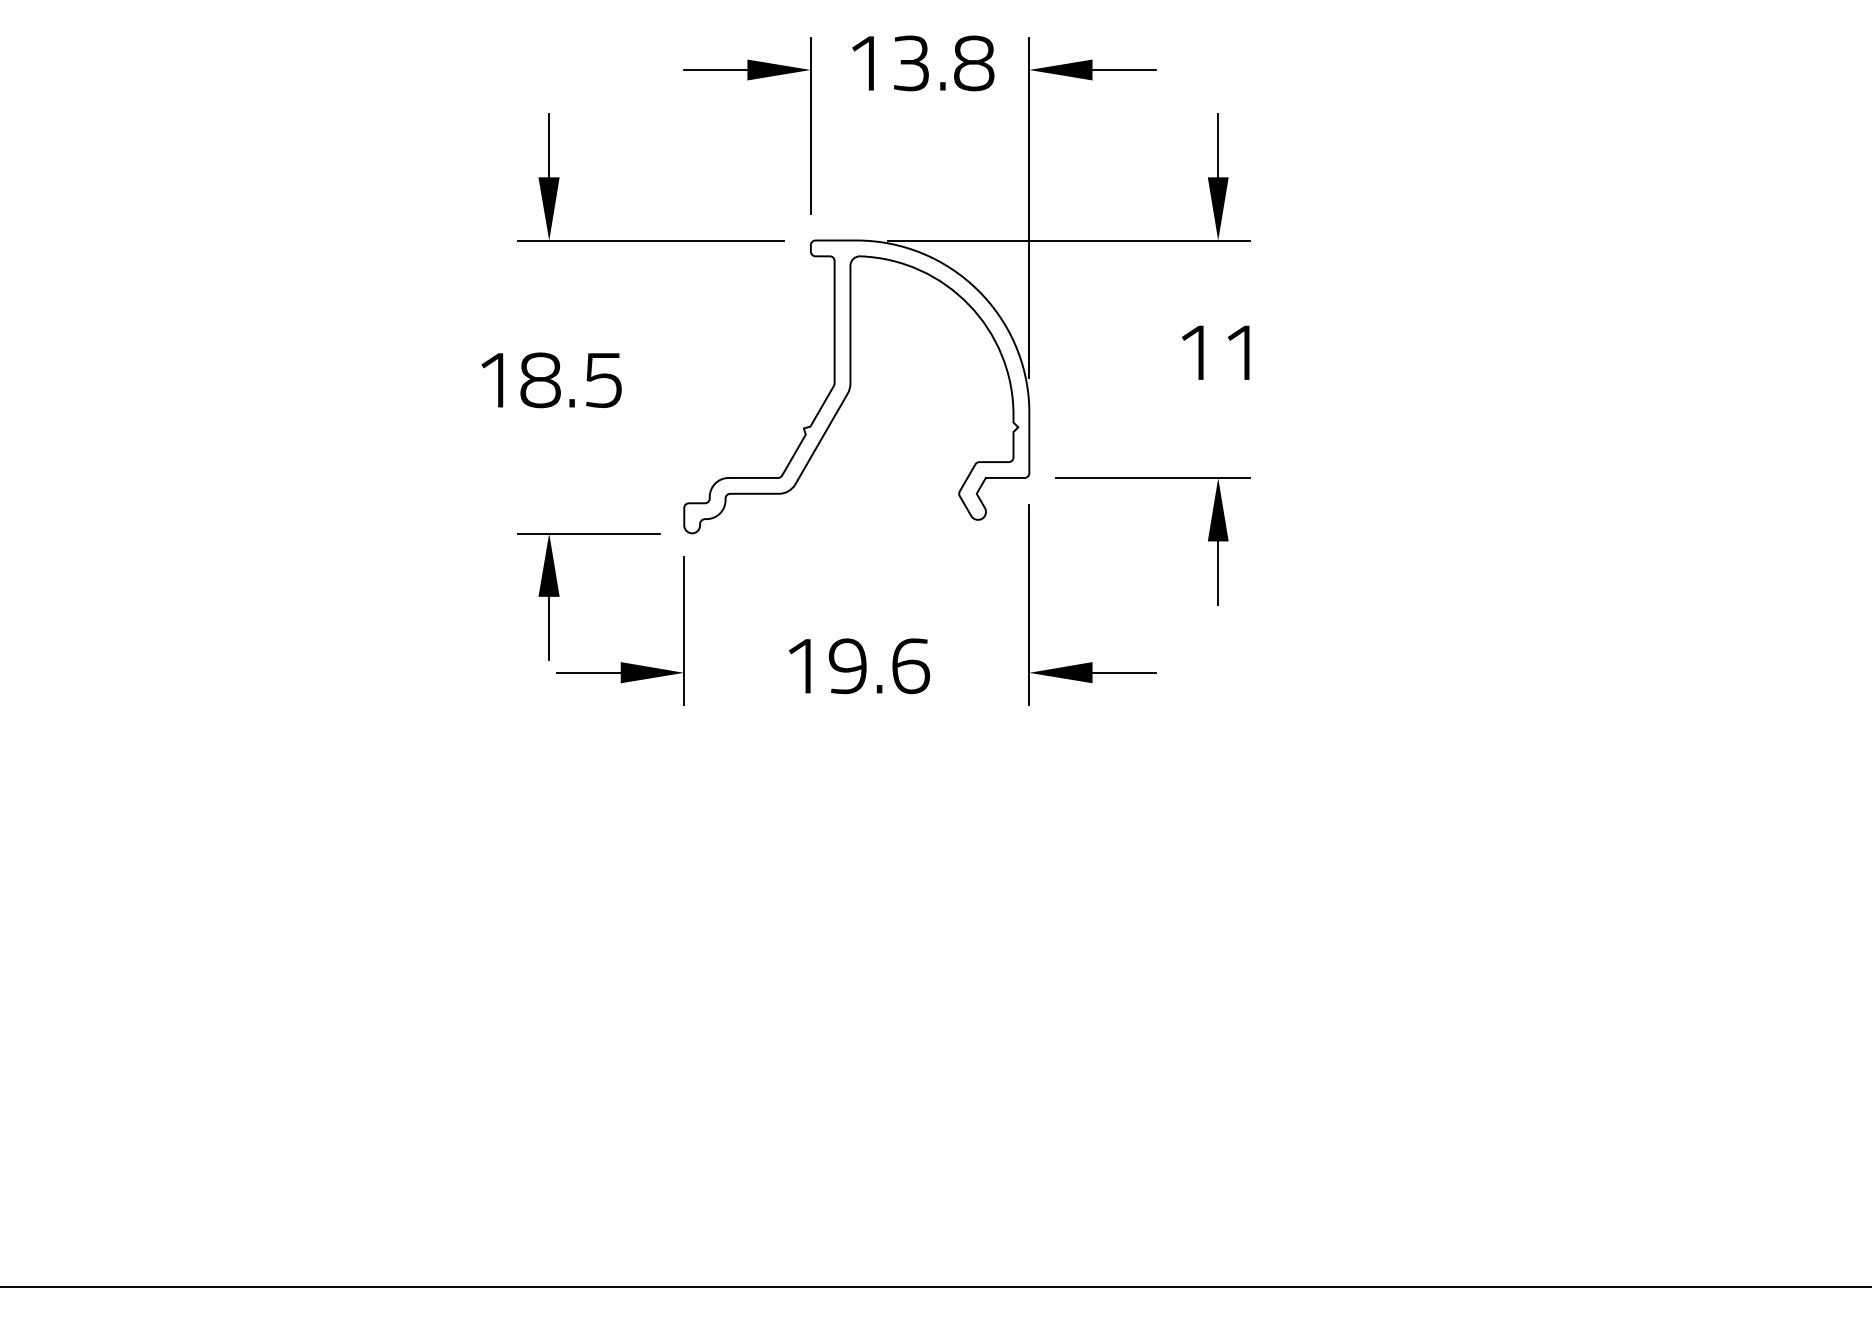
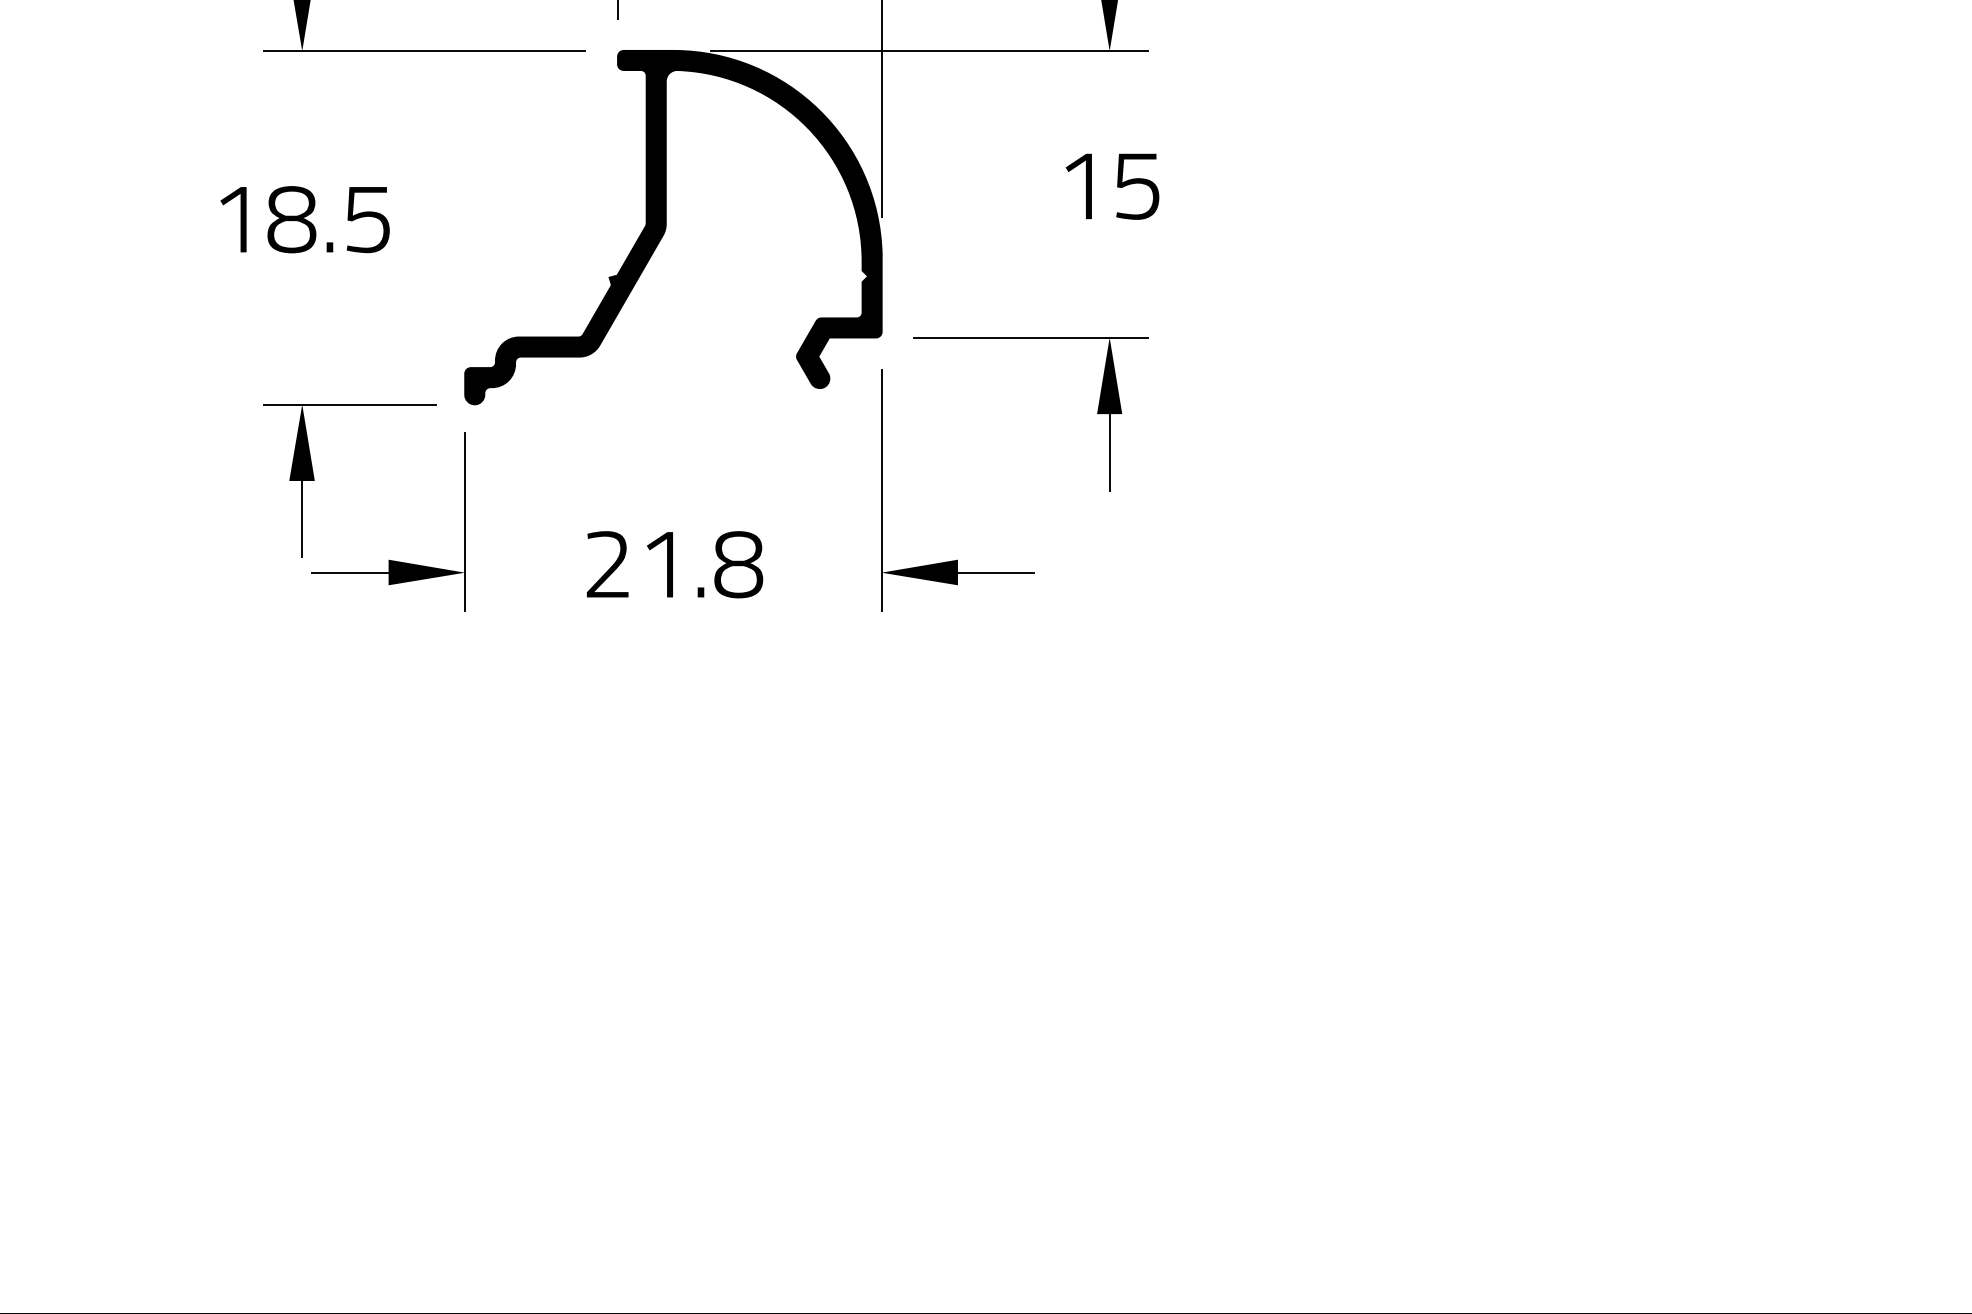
text: (1241, 352) -> (1137, 186), 11 -> 15
fill: (856, 386) -> (673, 227), added
text: (858, 666) -> (675, 565), 19.6 -> 21.8

